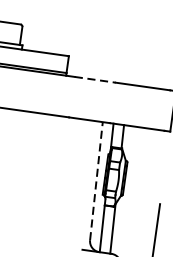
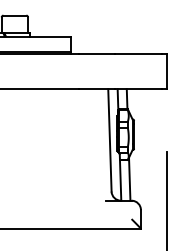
line: (95, 79) -> (96, 53), dashed -> solid
line: (96, 180) -> (109, 139), dashed -> solid

